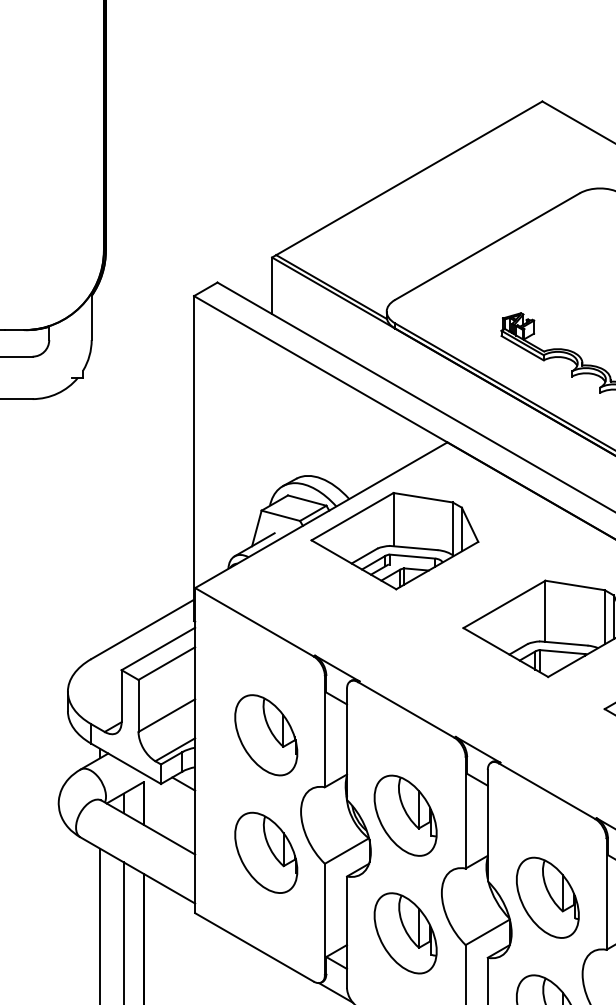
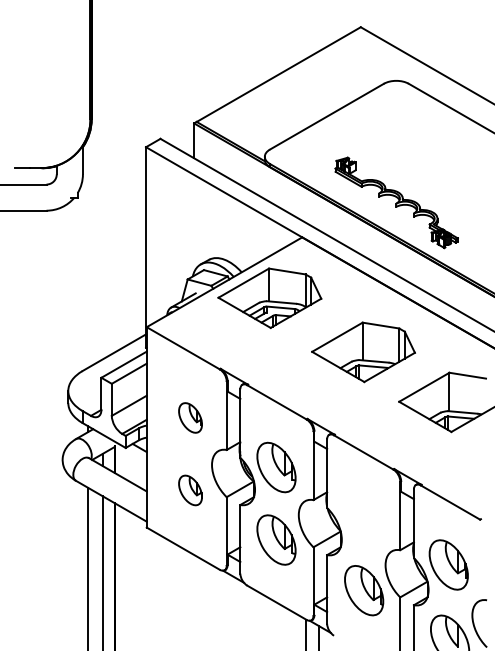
part: (266, 734) -> (190, 417), size x0.6
part: (266, 852) -> (190, 490), size x0.6
part: (548, 896) -> (364, 517), removed

